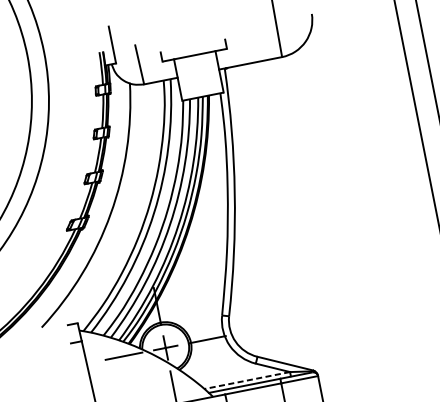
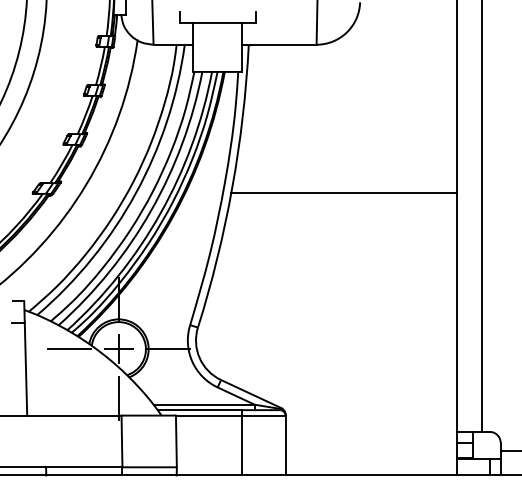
line: (330, 177) -> (344, 192), added
line: (247, 380) -> (204, 404), dashed -> solid

